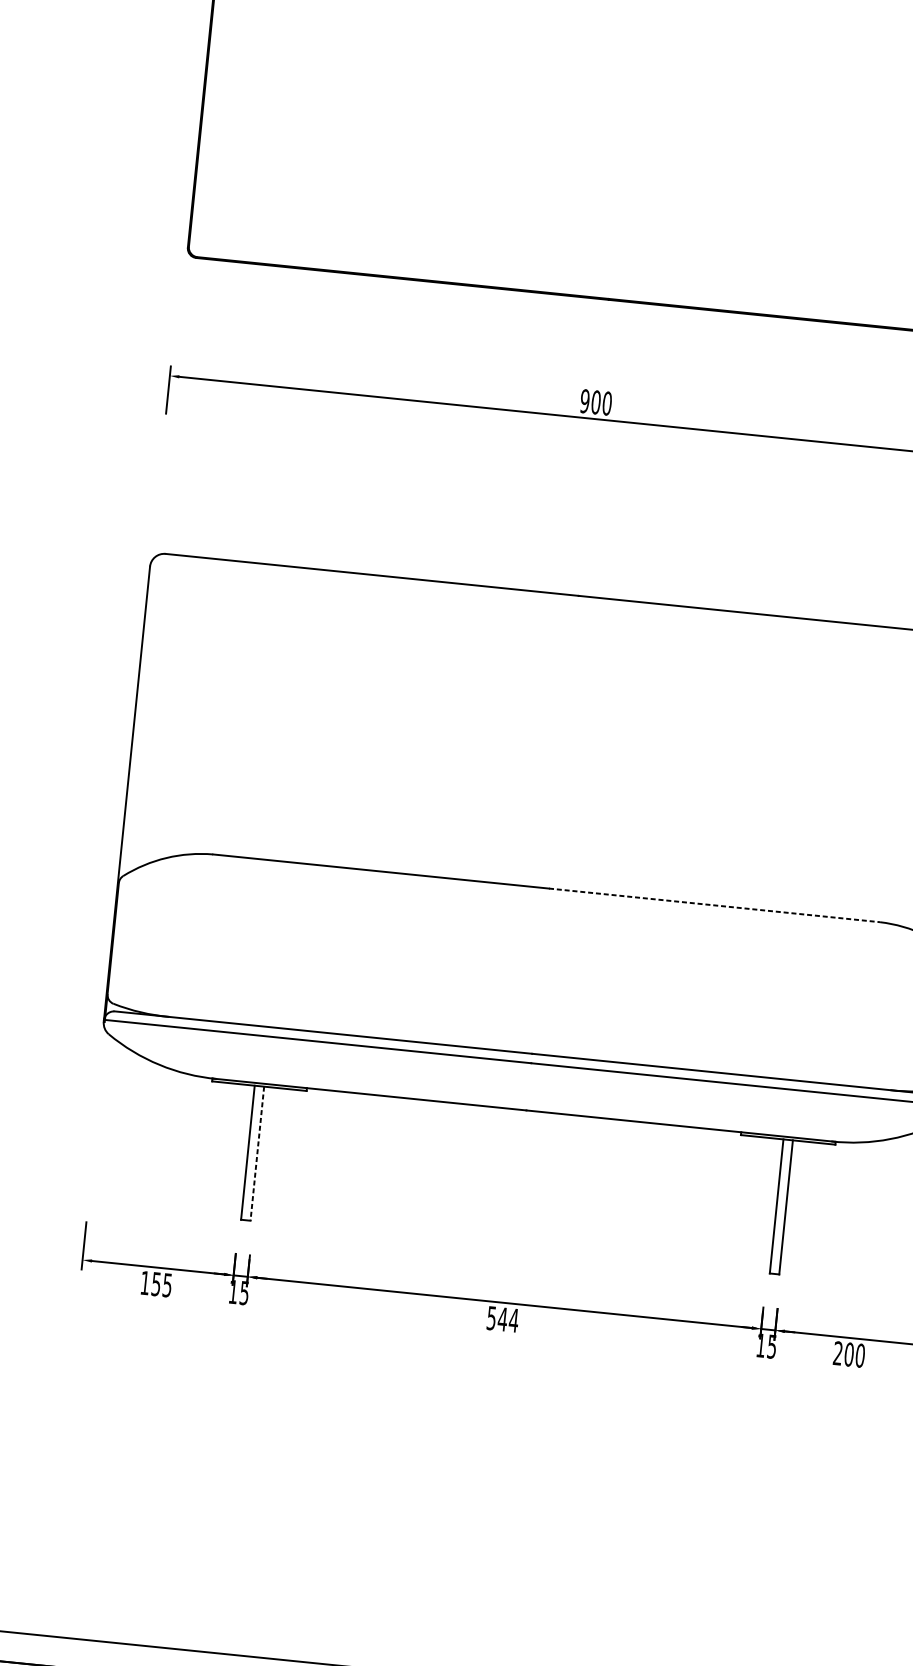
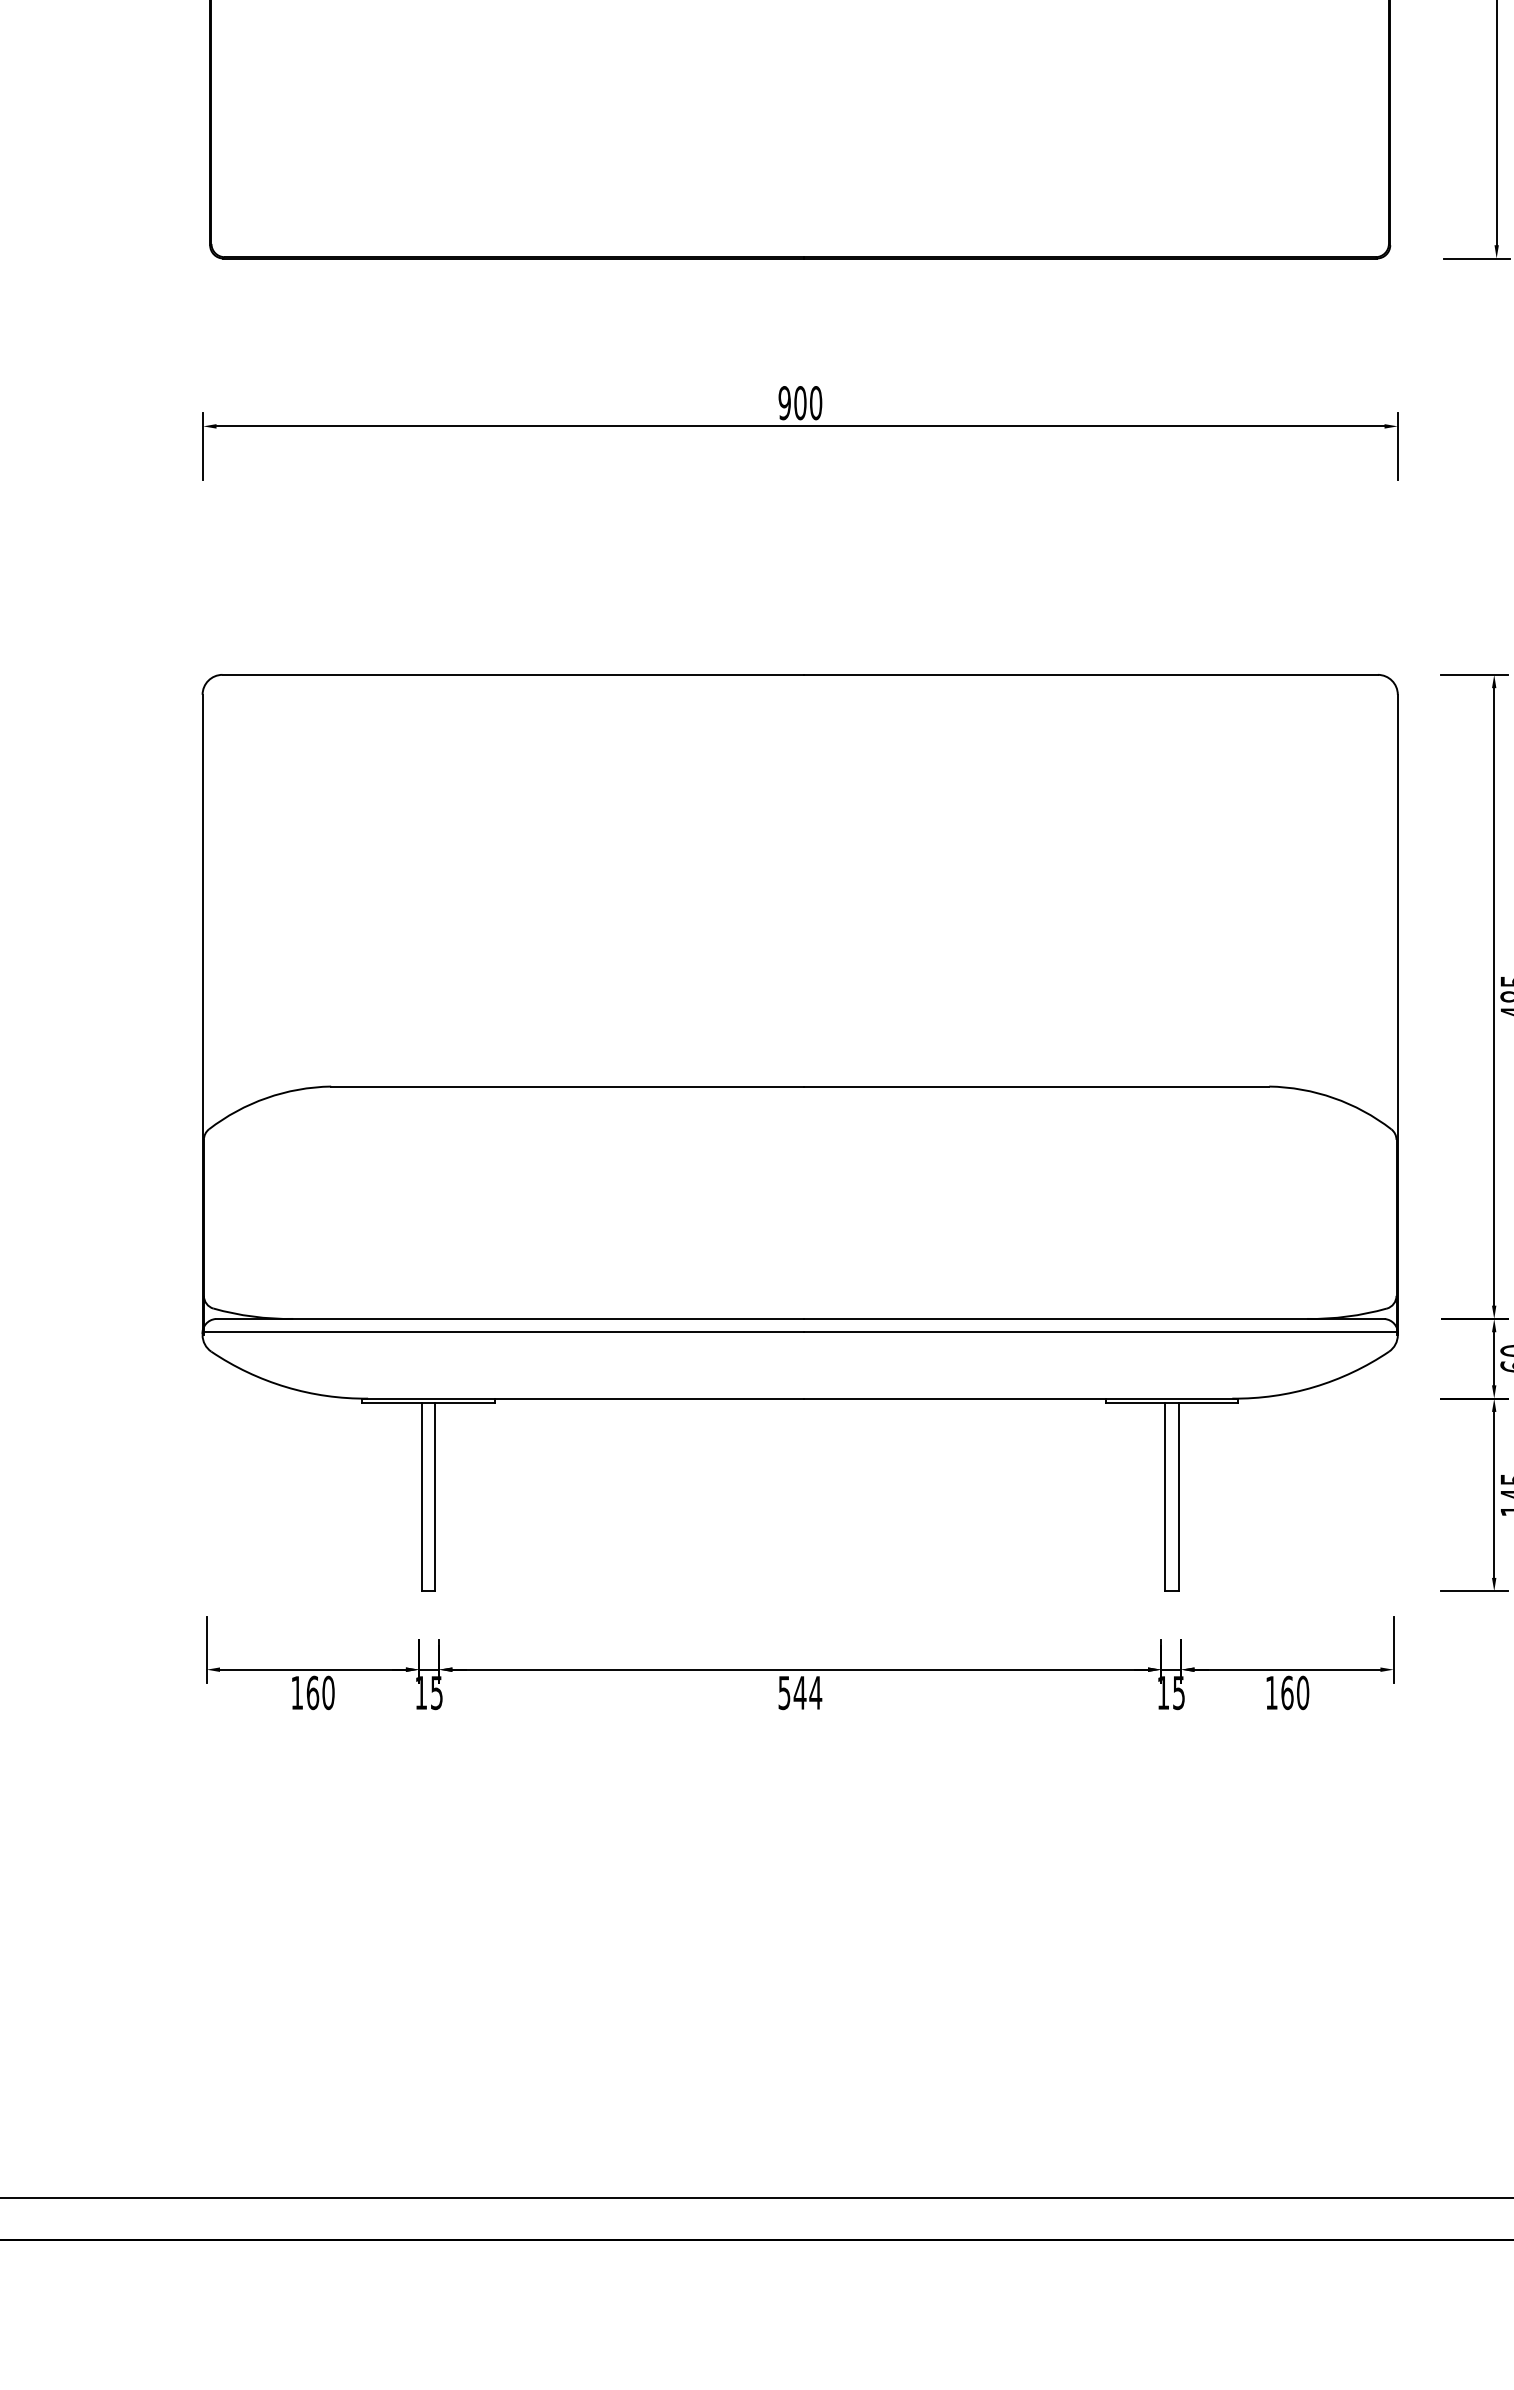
line: (714, 905) -> (1036, 1086), dashed -> solid
line: (257, 1154) -> (435, 1497), dashed -> solid
text: (161, 1284) -> (320, 1692), 155 -> 160
text: (843, 1353) -> (1279, 1692), 200 -> 160

